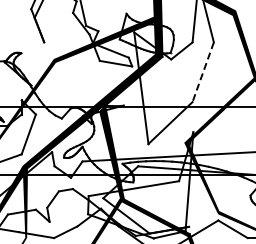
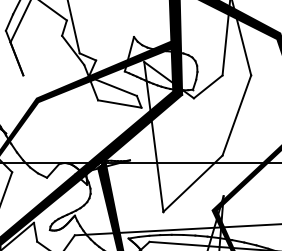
line: (203, 72) -> (237, 115), dashed -> solid

